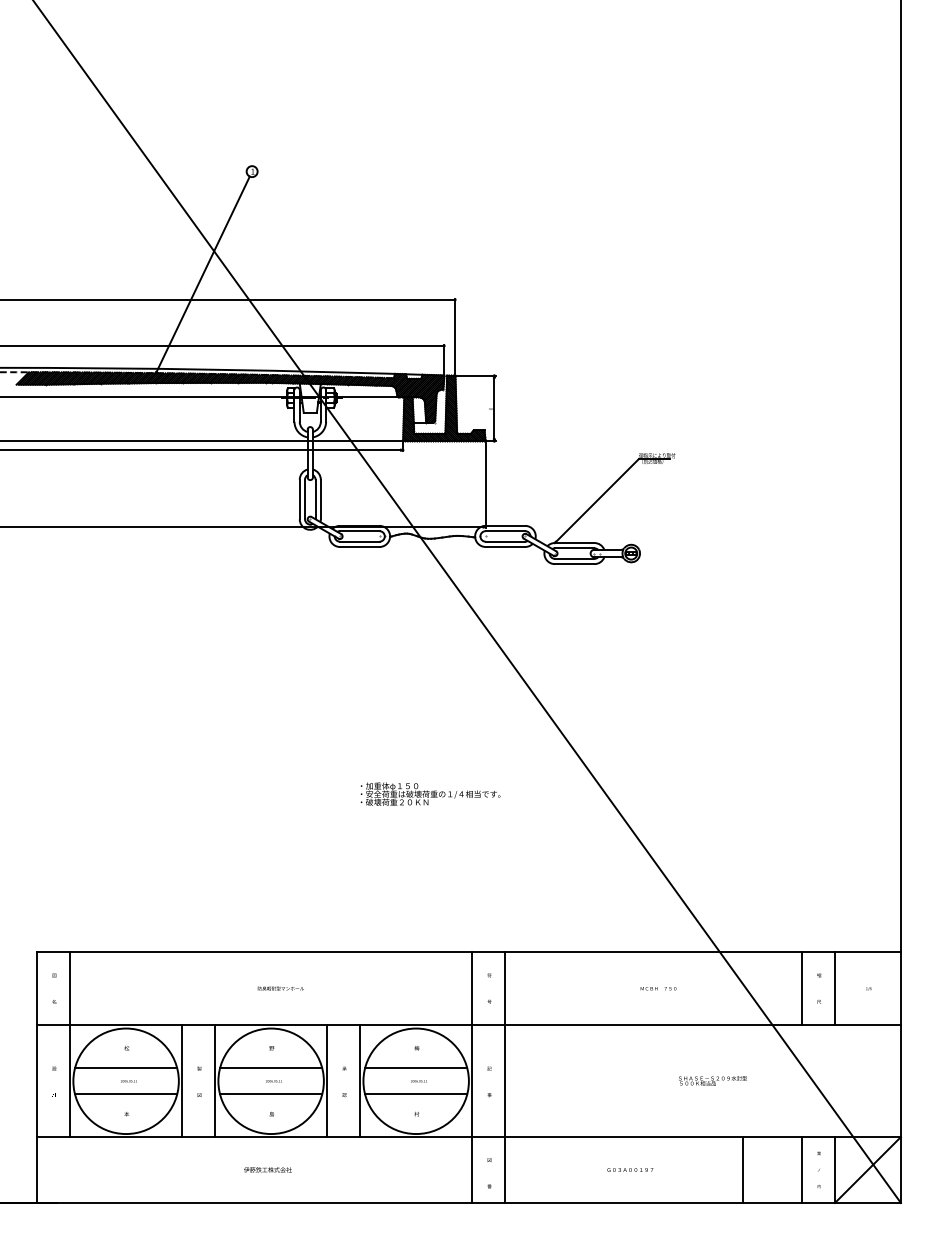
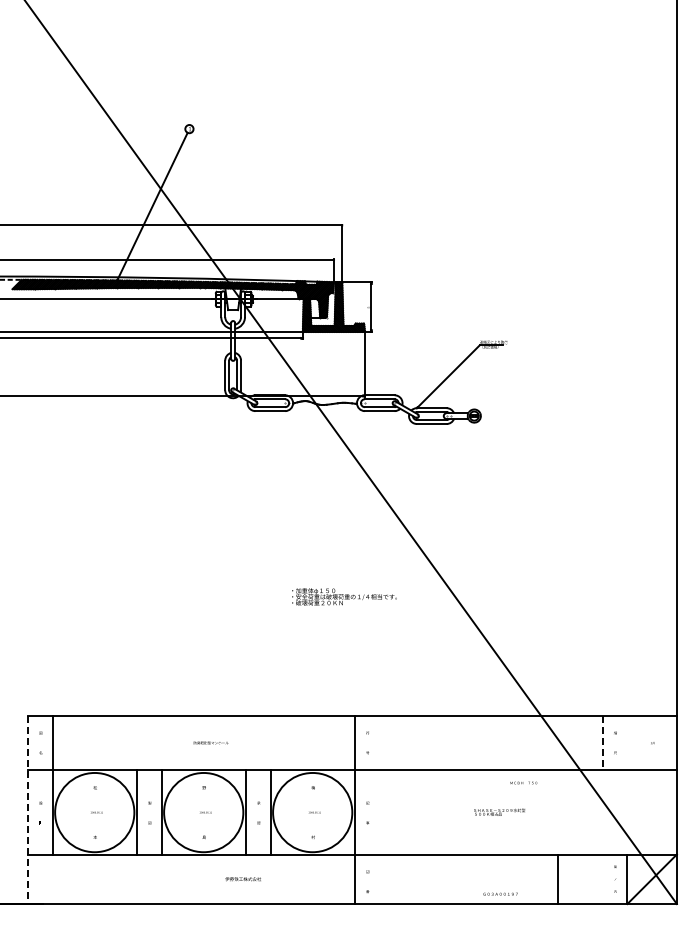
text: (430, 793) -> (344, 596), moved
text: (658, 987) -> (523, 782), moved
line: (835, 987) -> (627, 742), removed
line: (801, 989) -> (602, 743), solid -> dashed
line: (125, 1067) -> (94, 802), removed
line: (270, 1067) -> (203, 802), removed
line: (415, 1067) -> (312, 802), removed
line: (505, 1077) -> (379, 809), removed
line: (37, 1078) -> (28, 810), solid -> dashed
text: (712, 1079) -> (499, 811), moved
line: (125, 1094) -> (94, 822), removed
line: (270, 1094) -> (203, 822), removed
line: (415, 1094) -> (312, 822), removed
text: (630, 1168) -> (500, 893), moved
text: (266, 1170) -> (242, 879), moved
line: (801, 1170) -> (602, 879), removed

